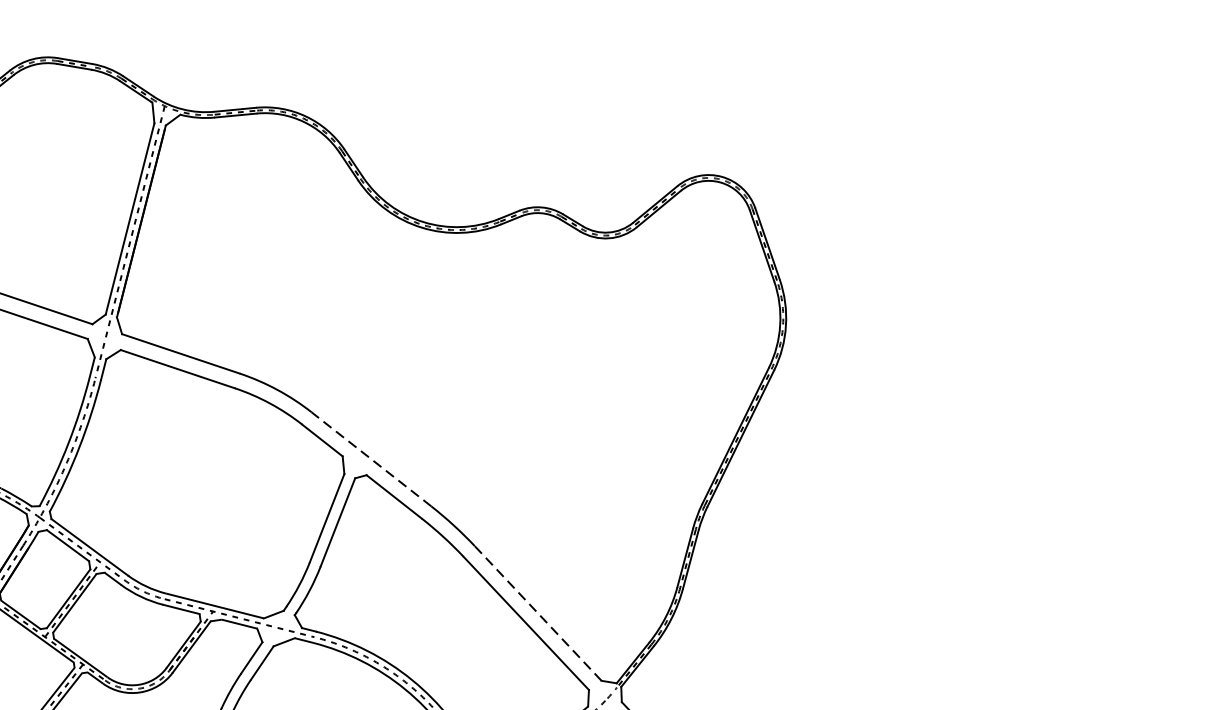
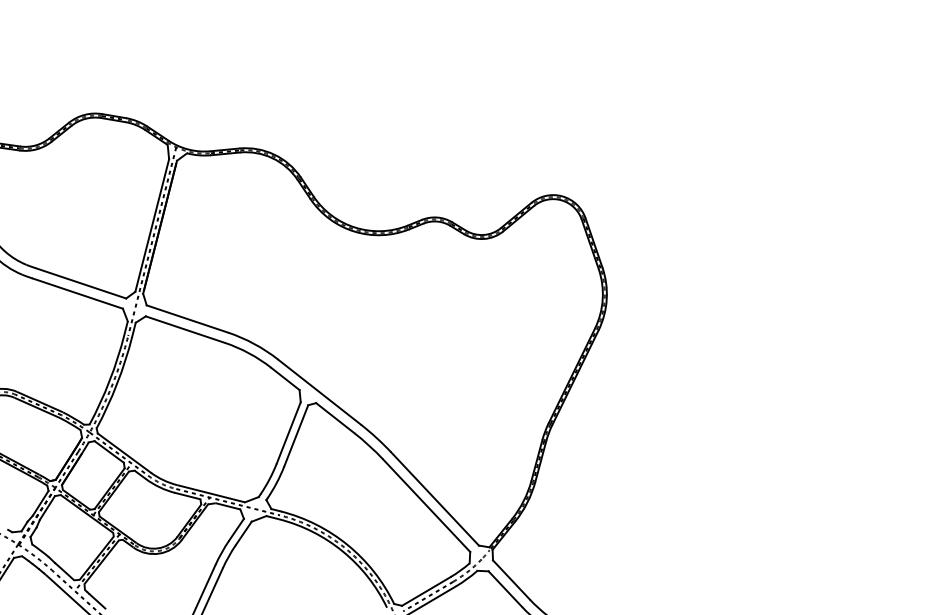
line: (371, 459) -> (319, 392), dashed -> solid
line: (537, 612) -> (434, 498), dashed -> solid

